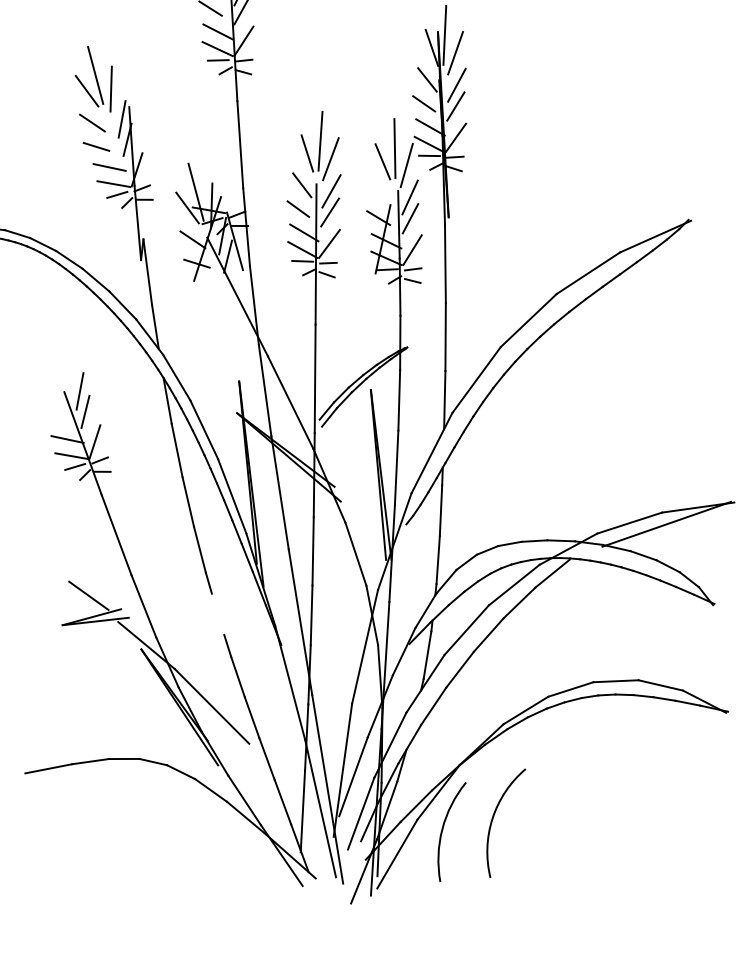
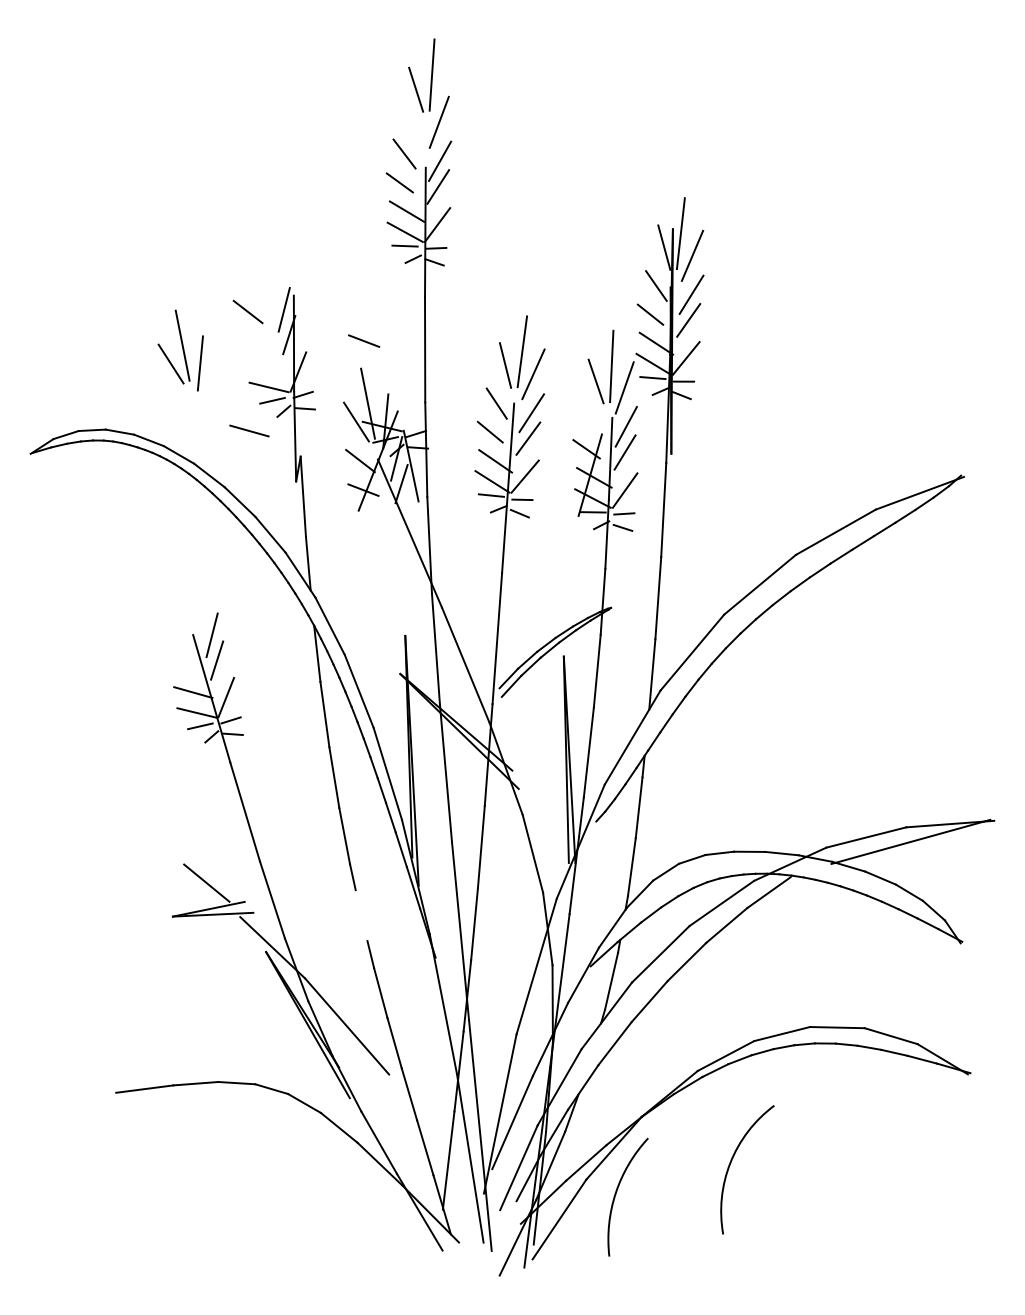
part: (94, 79) -> (180, 350), moved
line: (96, 146) -> (364, 340), moved
line: (109, 167) -> (249, 430), moved
arc: (493, 818) -> (731, 1163), moved

